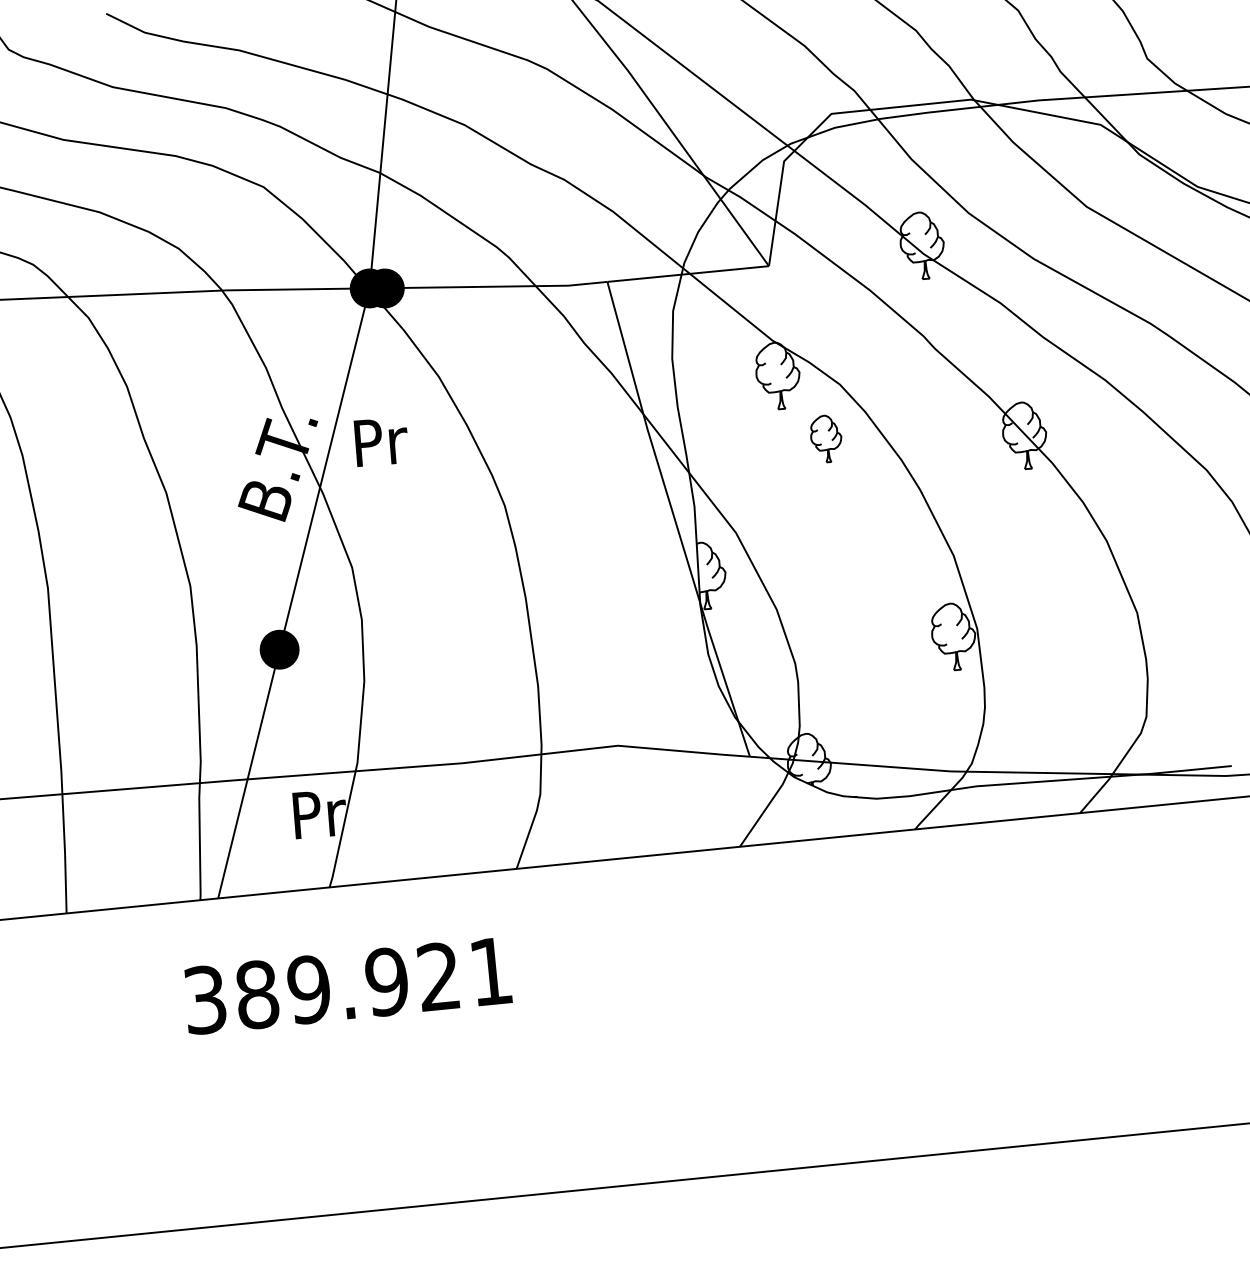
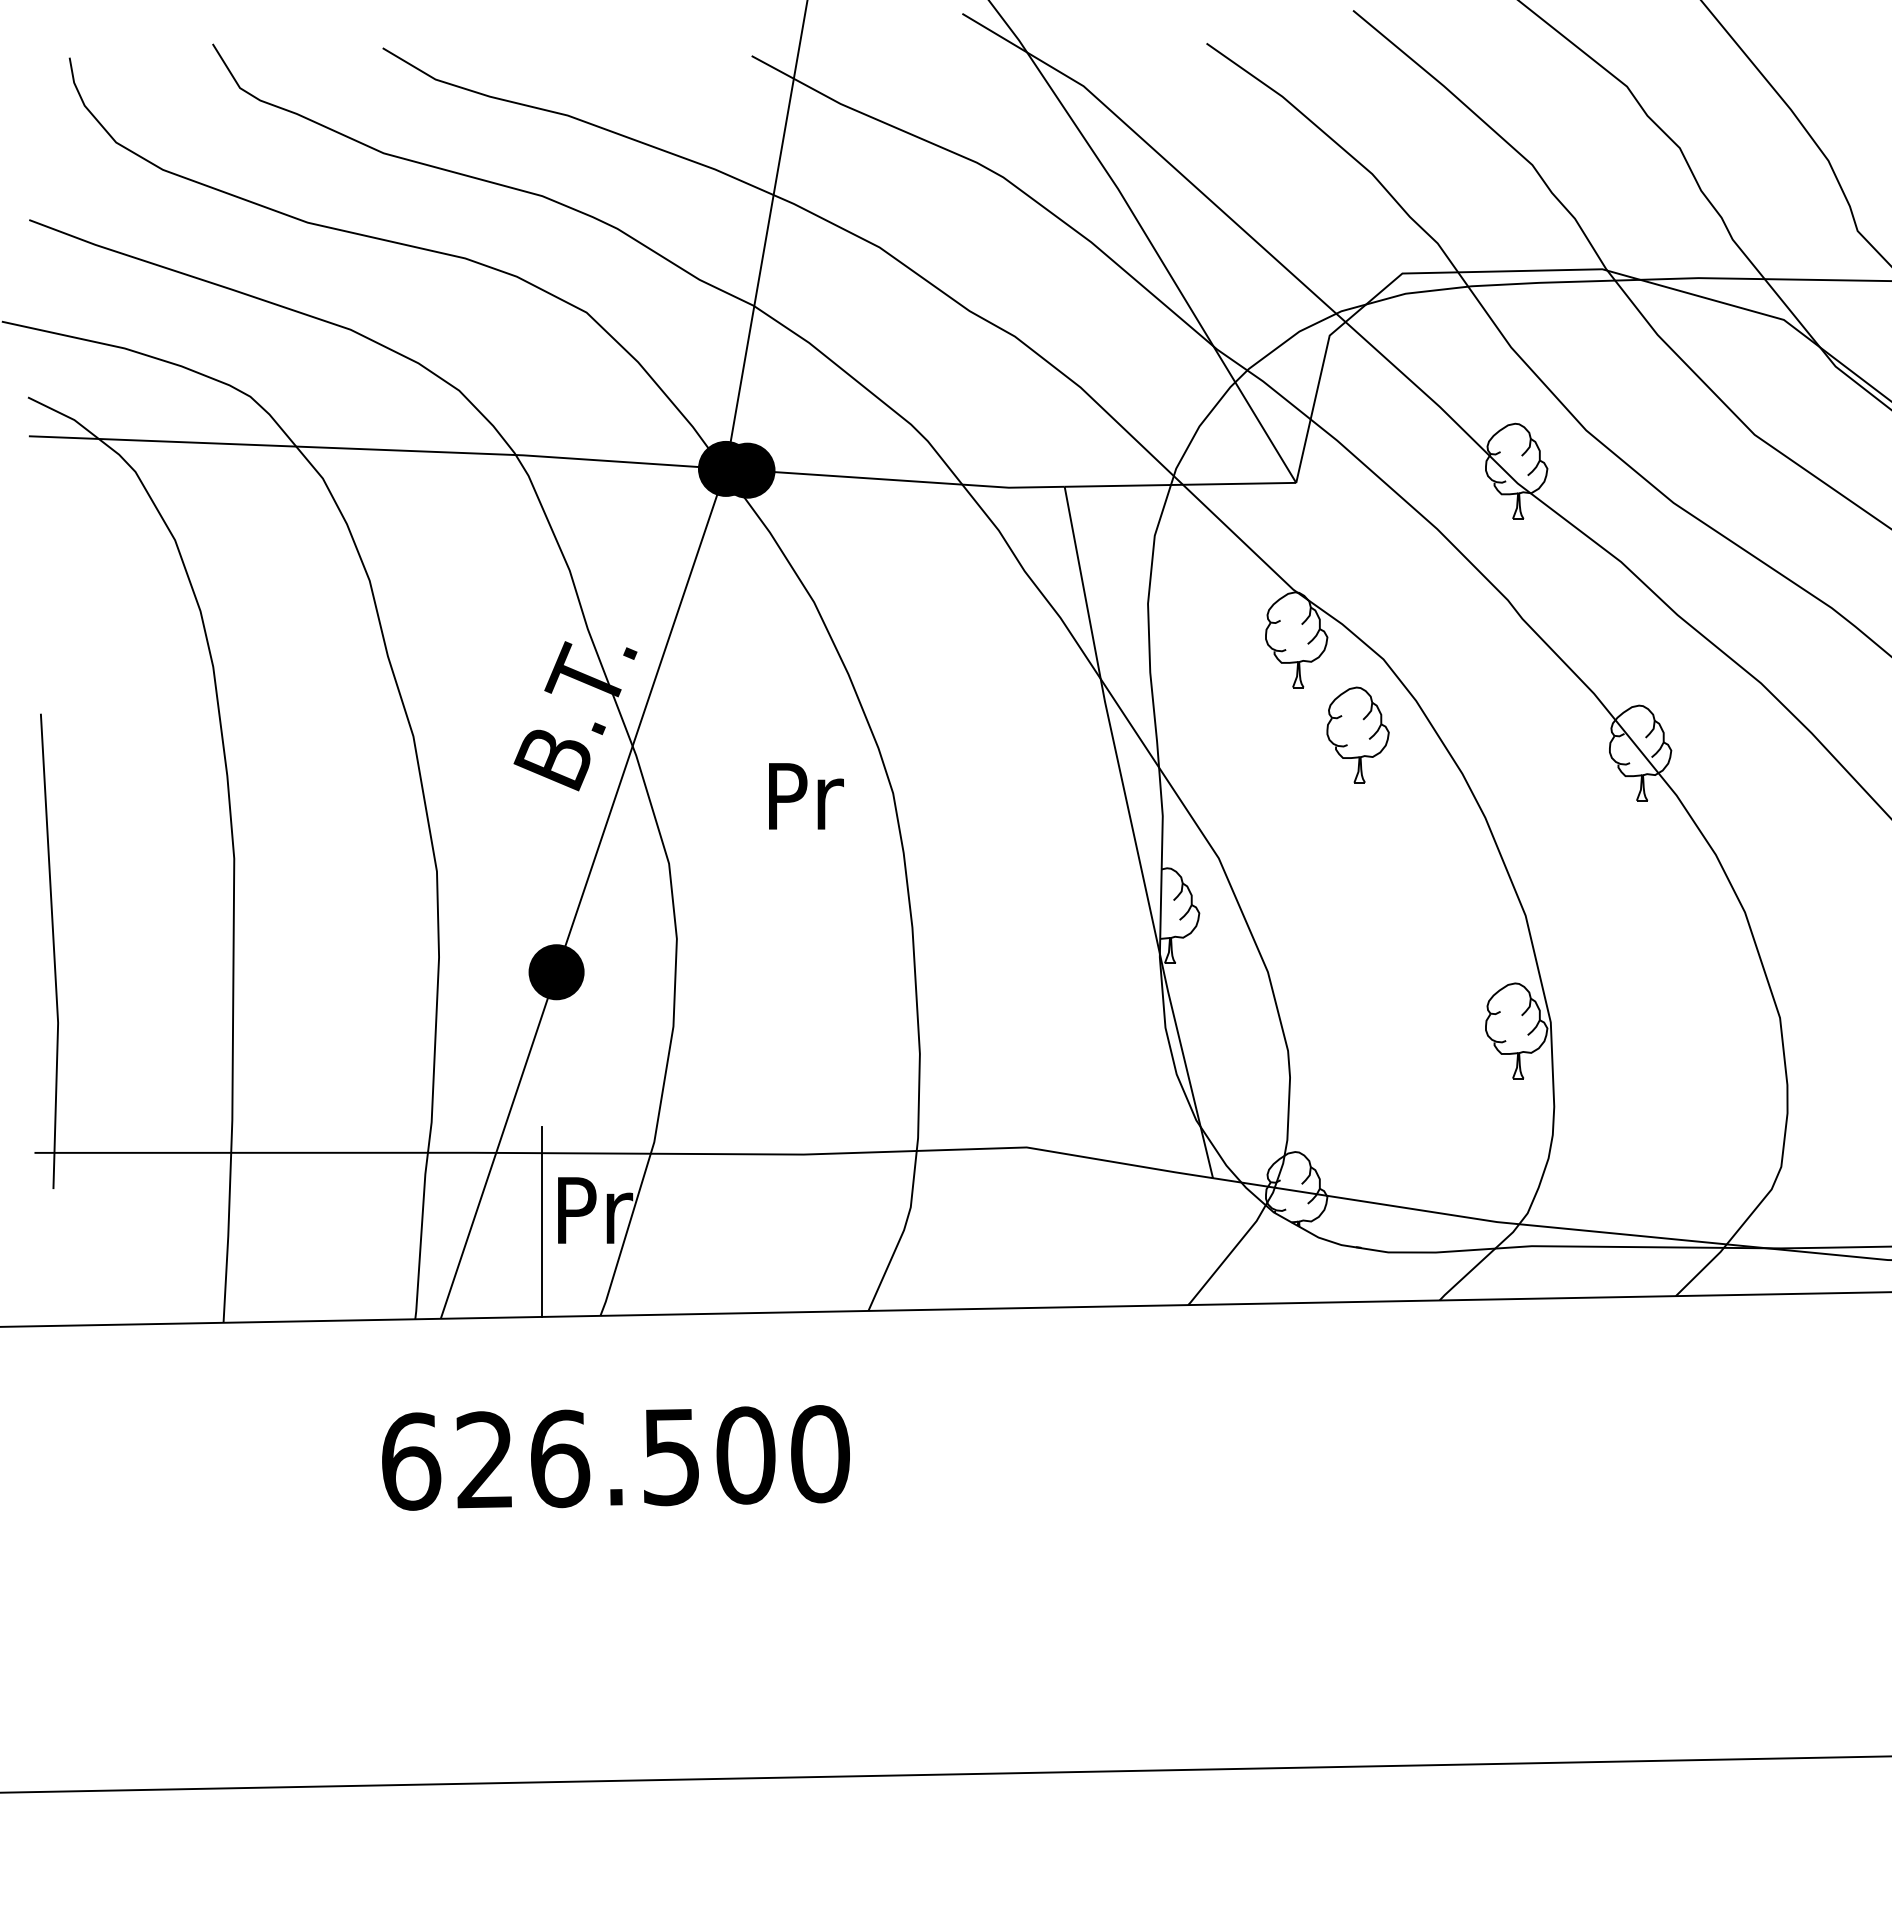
part: (825, 438) -> (1357, 734), size x1.43
text: (381, 441) -> (806, 796), moved
line: (283, 824) -> (541, 1221), added
text: (348, 985) -> (615, 1457), 389.921 -> 626.500

